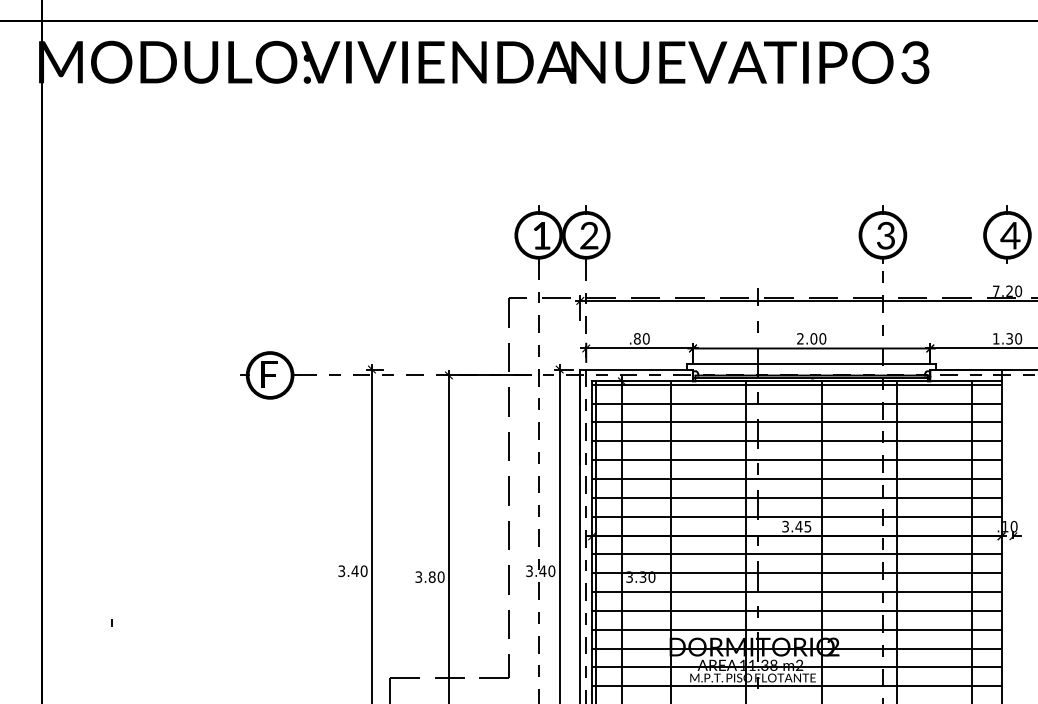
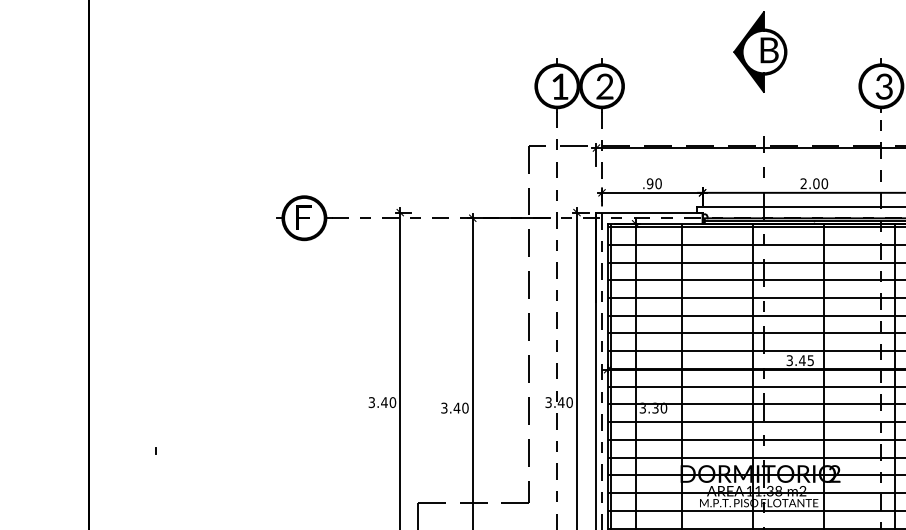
part: (753, 198) -> (759, 51), added
text: (636, 338) -> (649, 183), .80 -> .90
text: (431, 576) -> (456, 407), 3.80 -> 3.40

